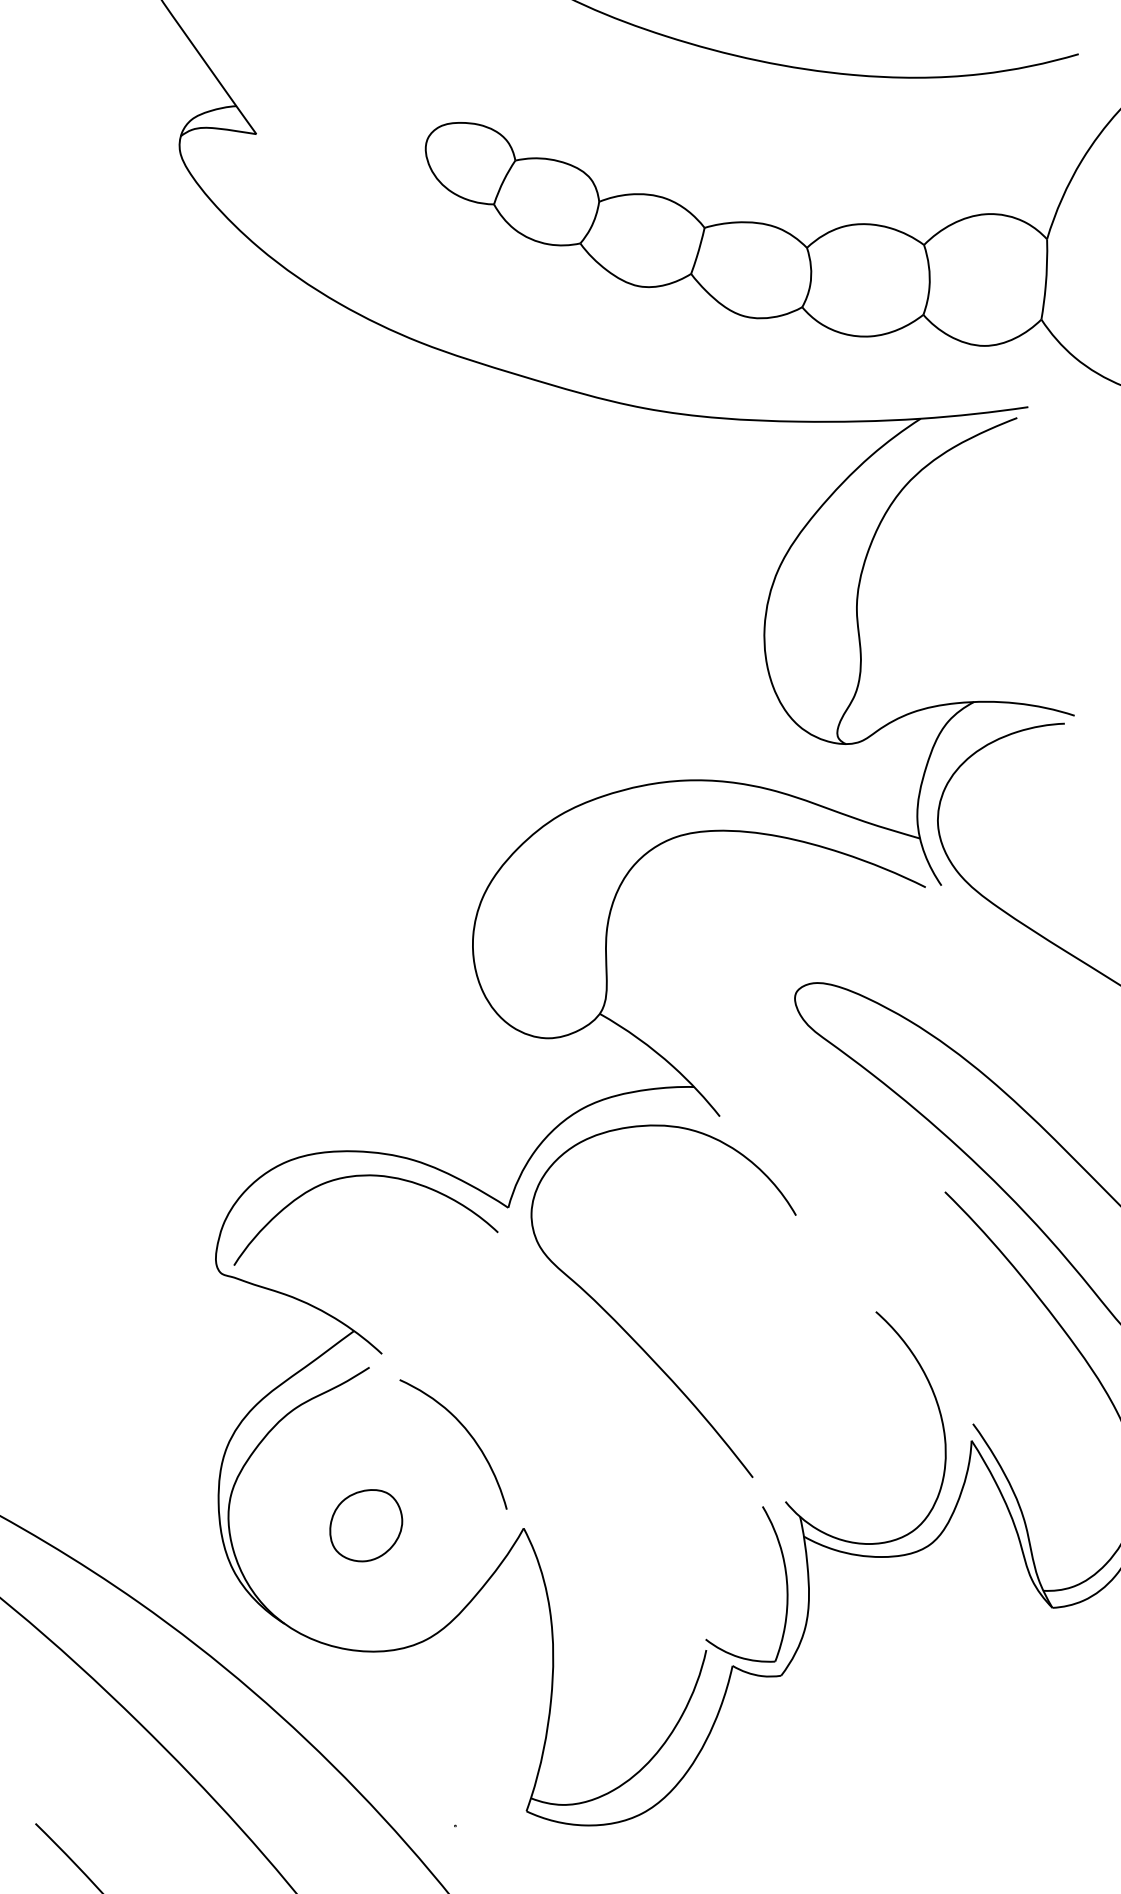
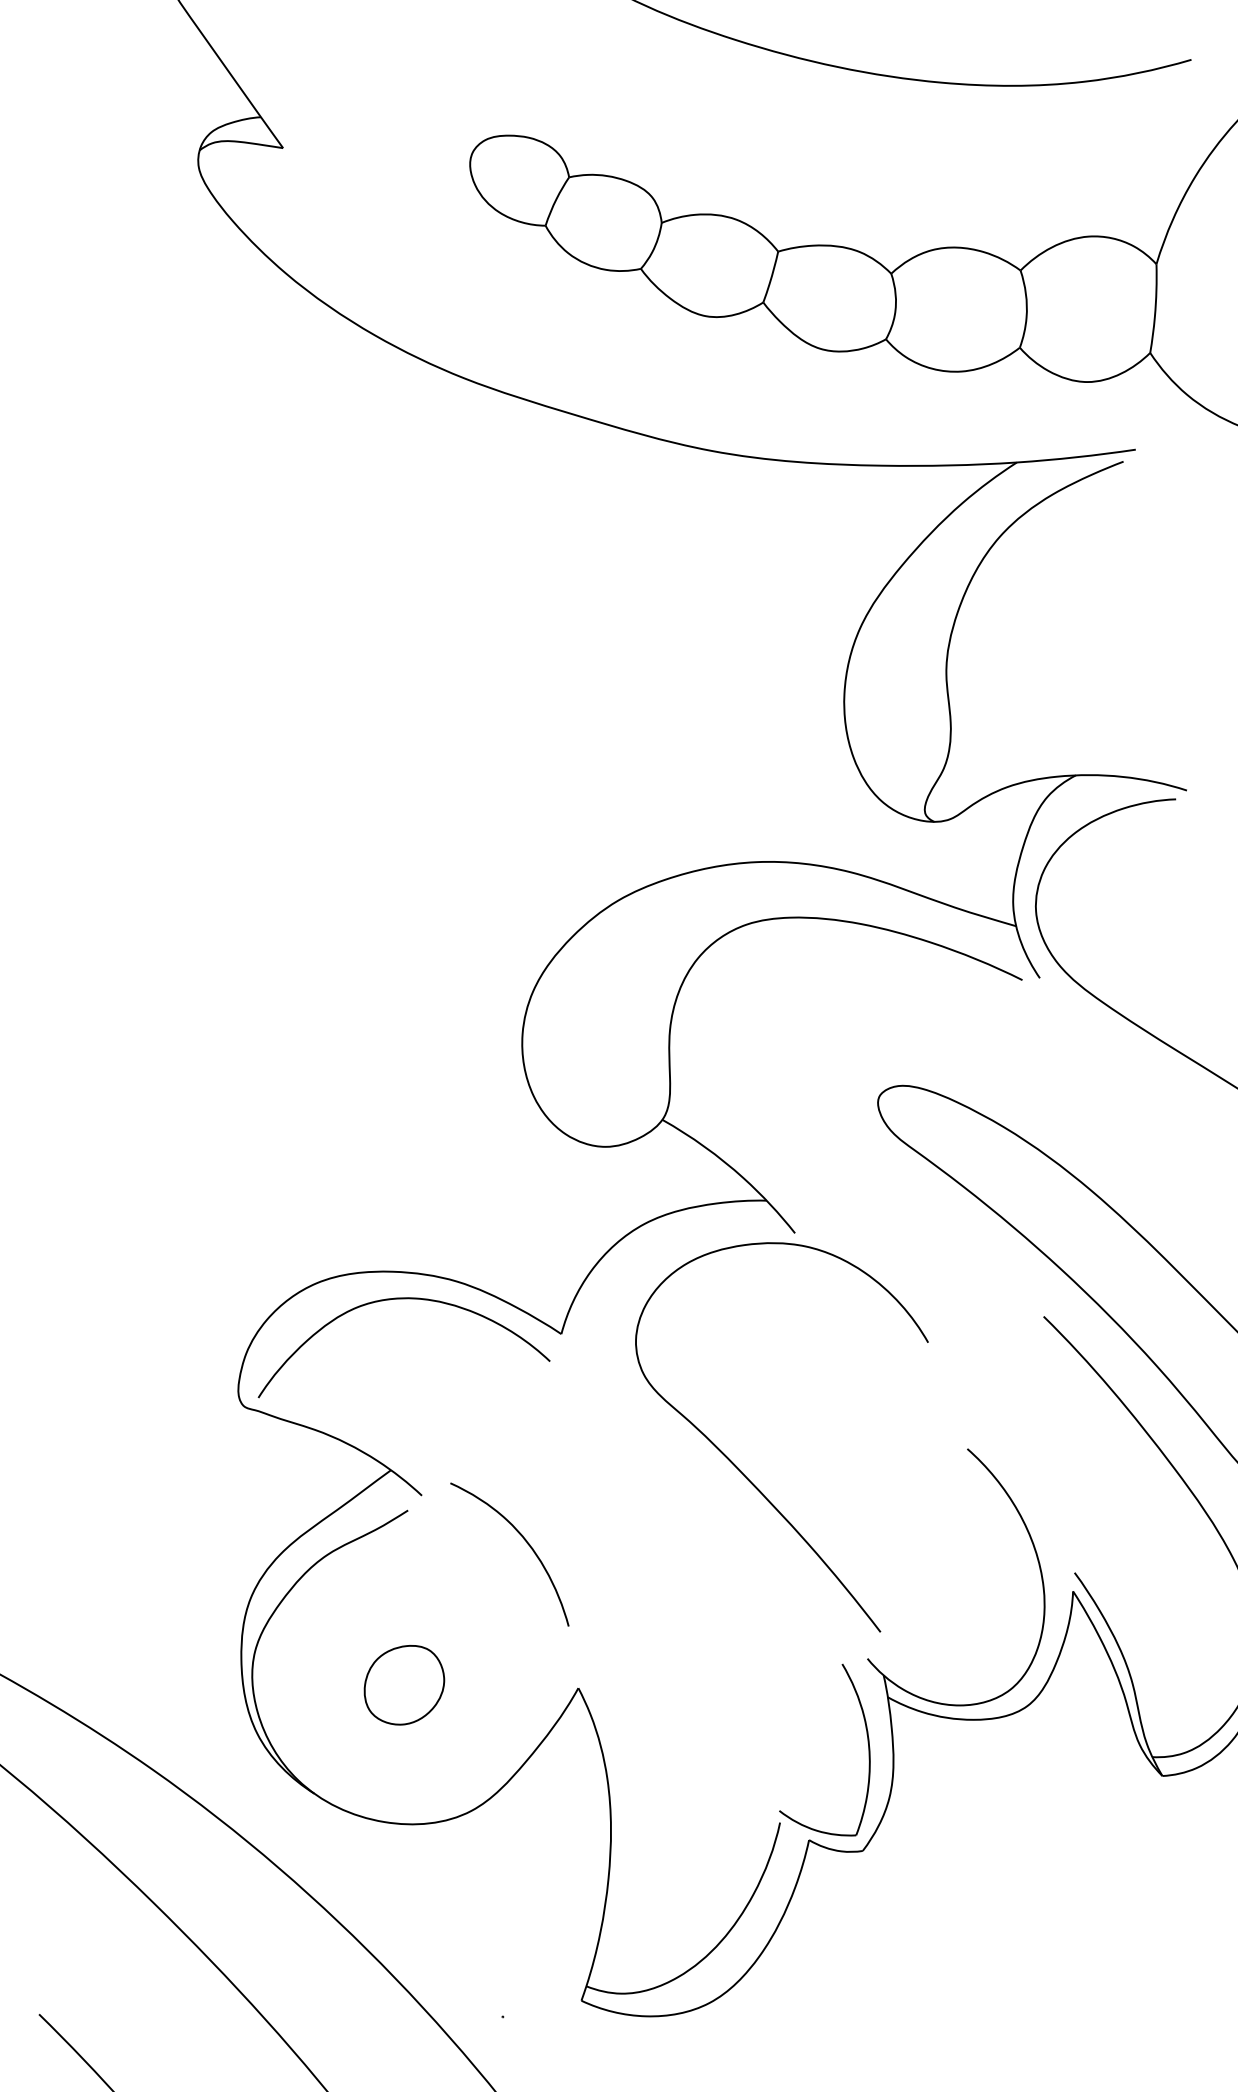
curve: (626, 1330) -> (740, 1469), moved
curve: (465, 1430) -> (523, 1539), moved

